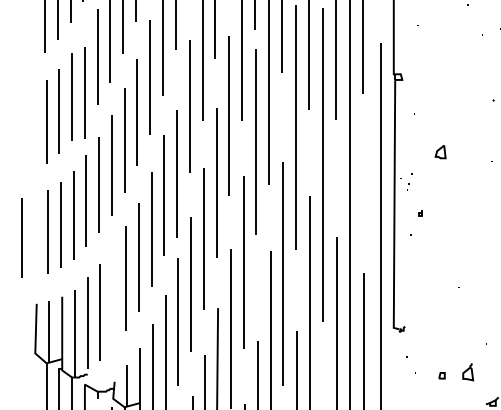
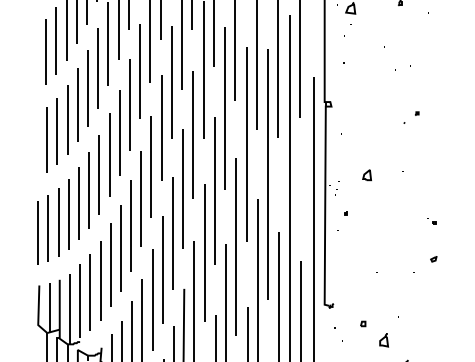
line: (84, 92) -> (77, 104), moved
line: (255, 141) -> (214, 190), moved
part: (439, 152) -> (366, 175), moved
line: (175, 173) -> (150, 166), moved
line: (20, 237) -> (37, 232), moved
line: (282, 273) -> (235, 246), moved
line: (113, 297) -> (100, 280), added
part: (442, 375) -> (363, 323), moved

